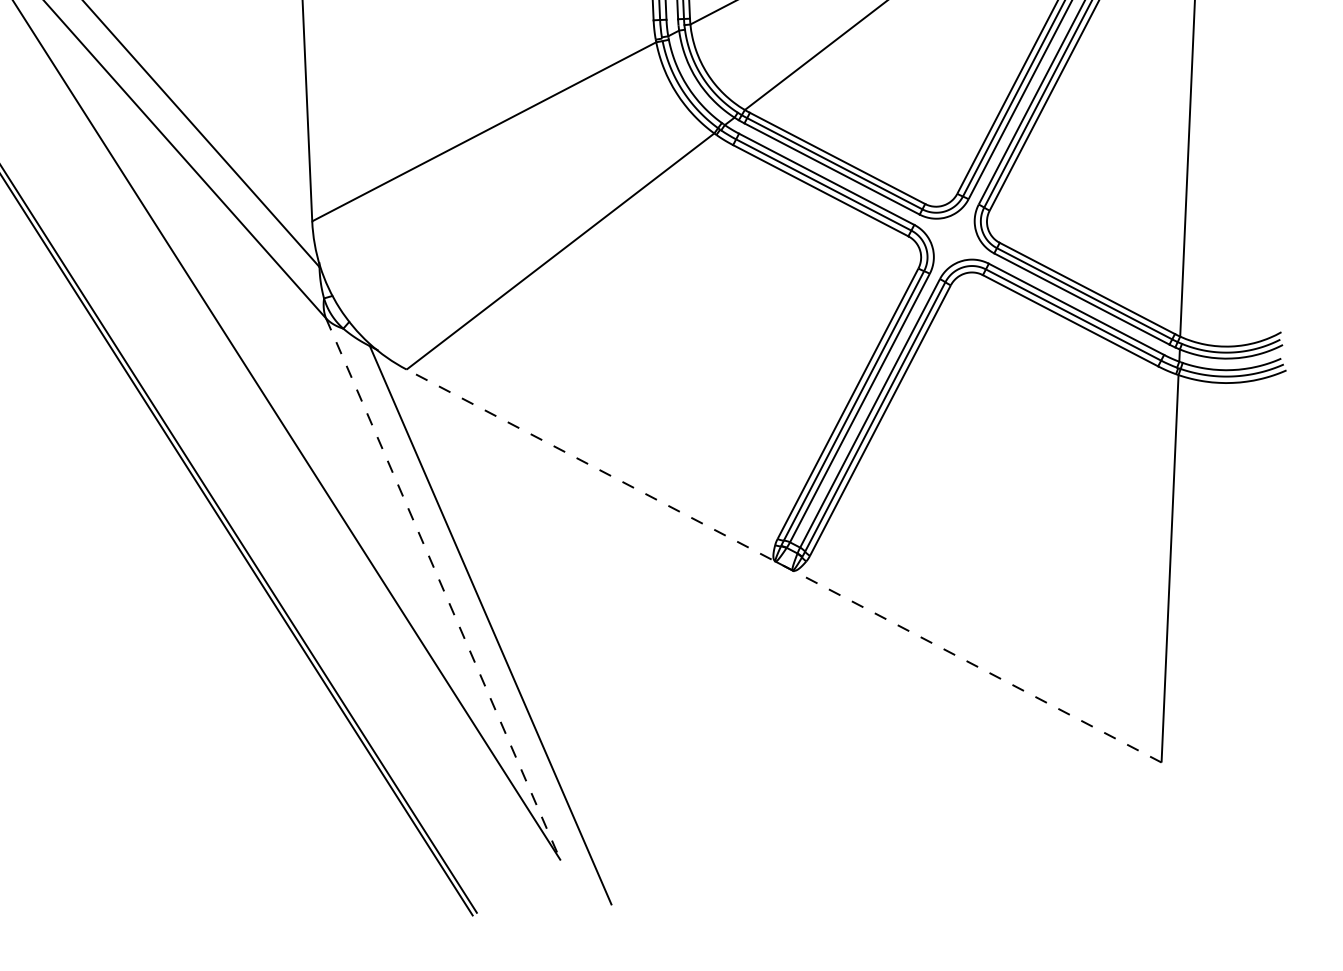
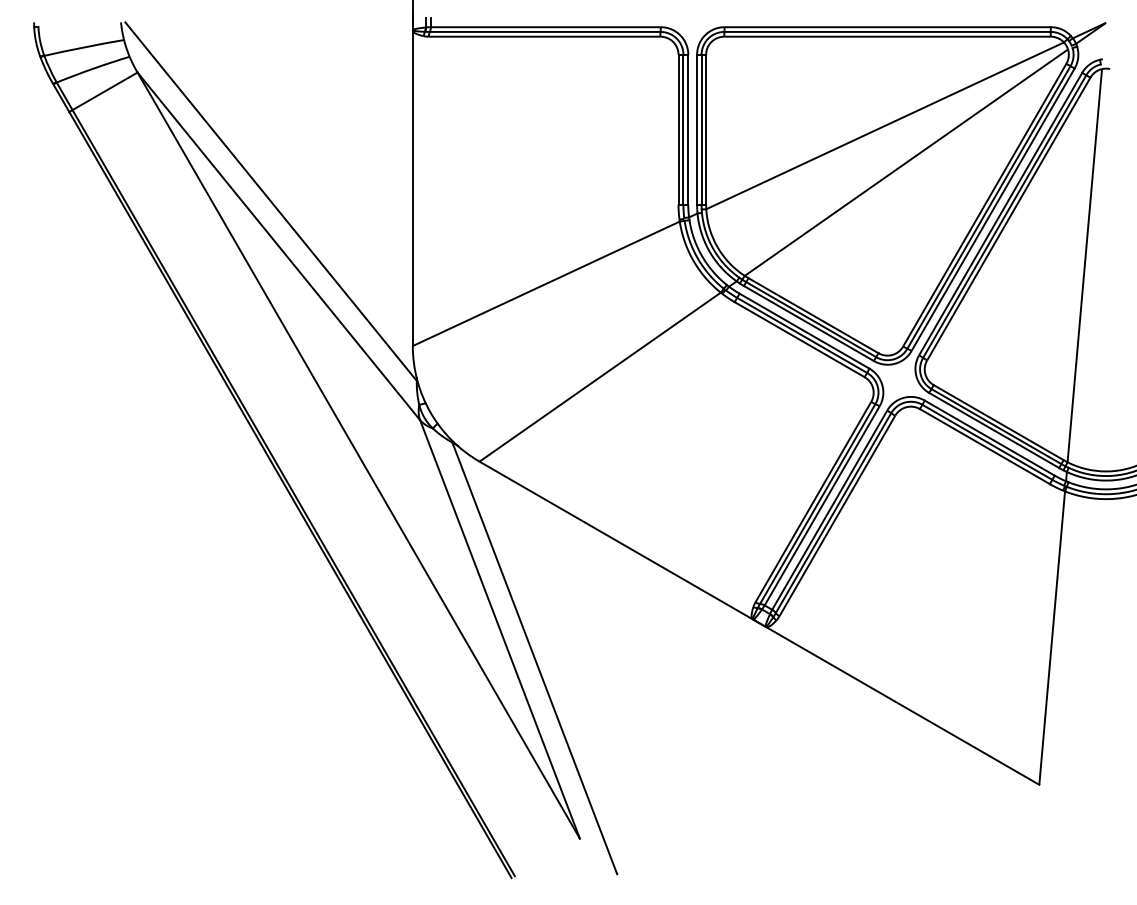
line: (784, 565) -> (759, 622), dashed -> solid
line: (442, 589) -> (499, 629), dashed -> solid

